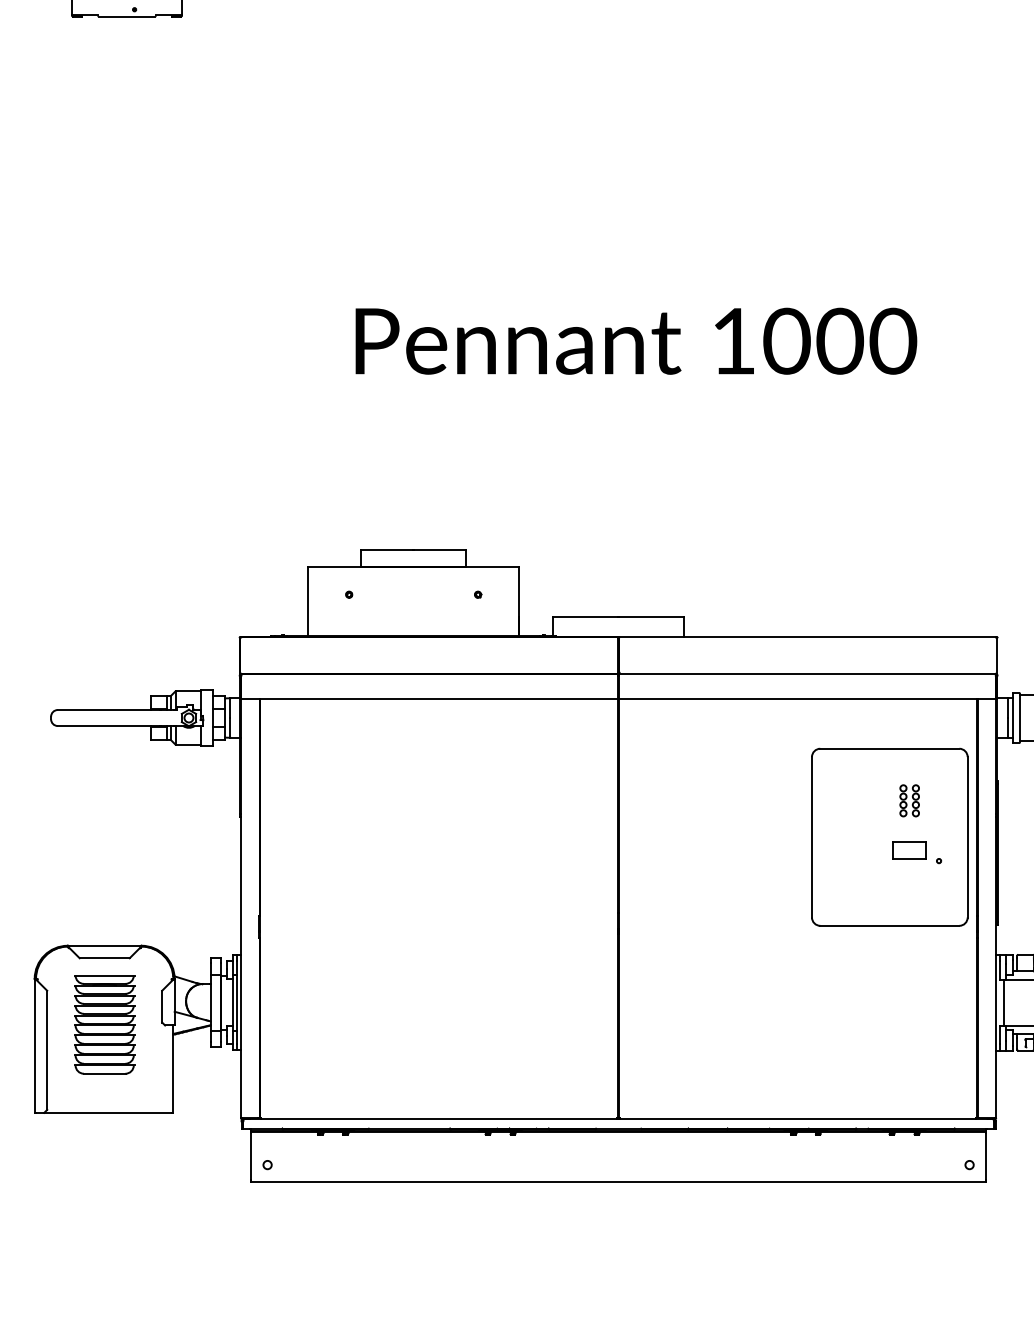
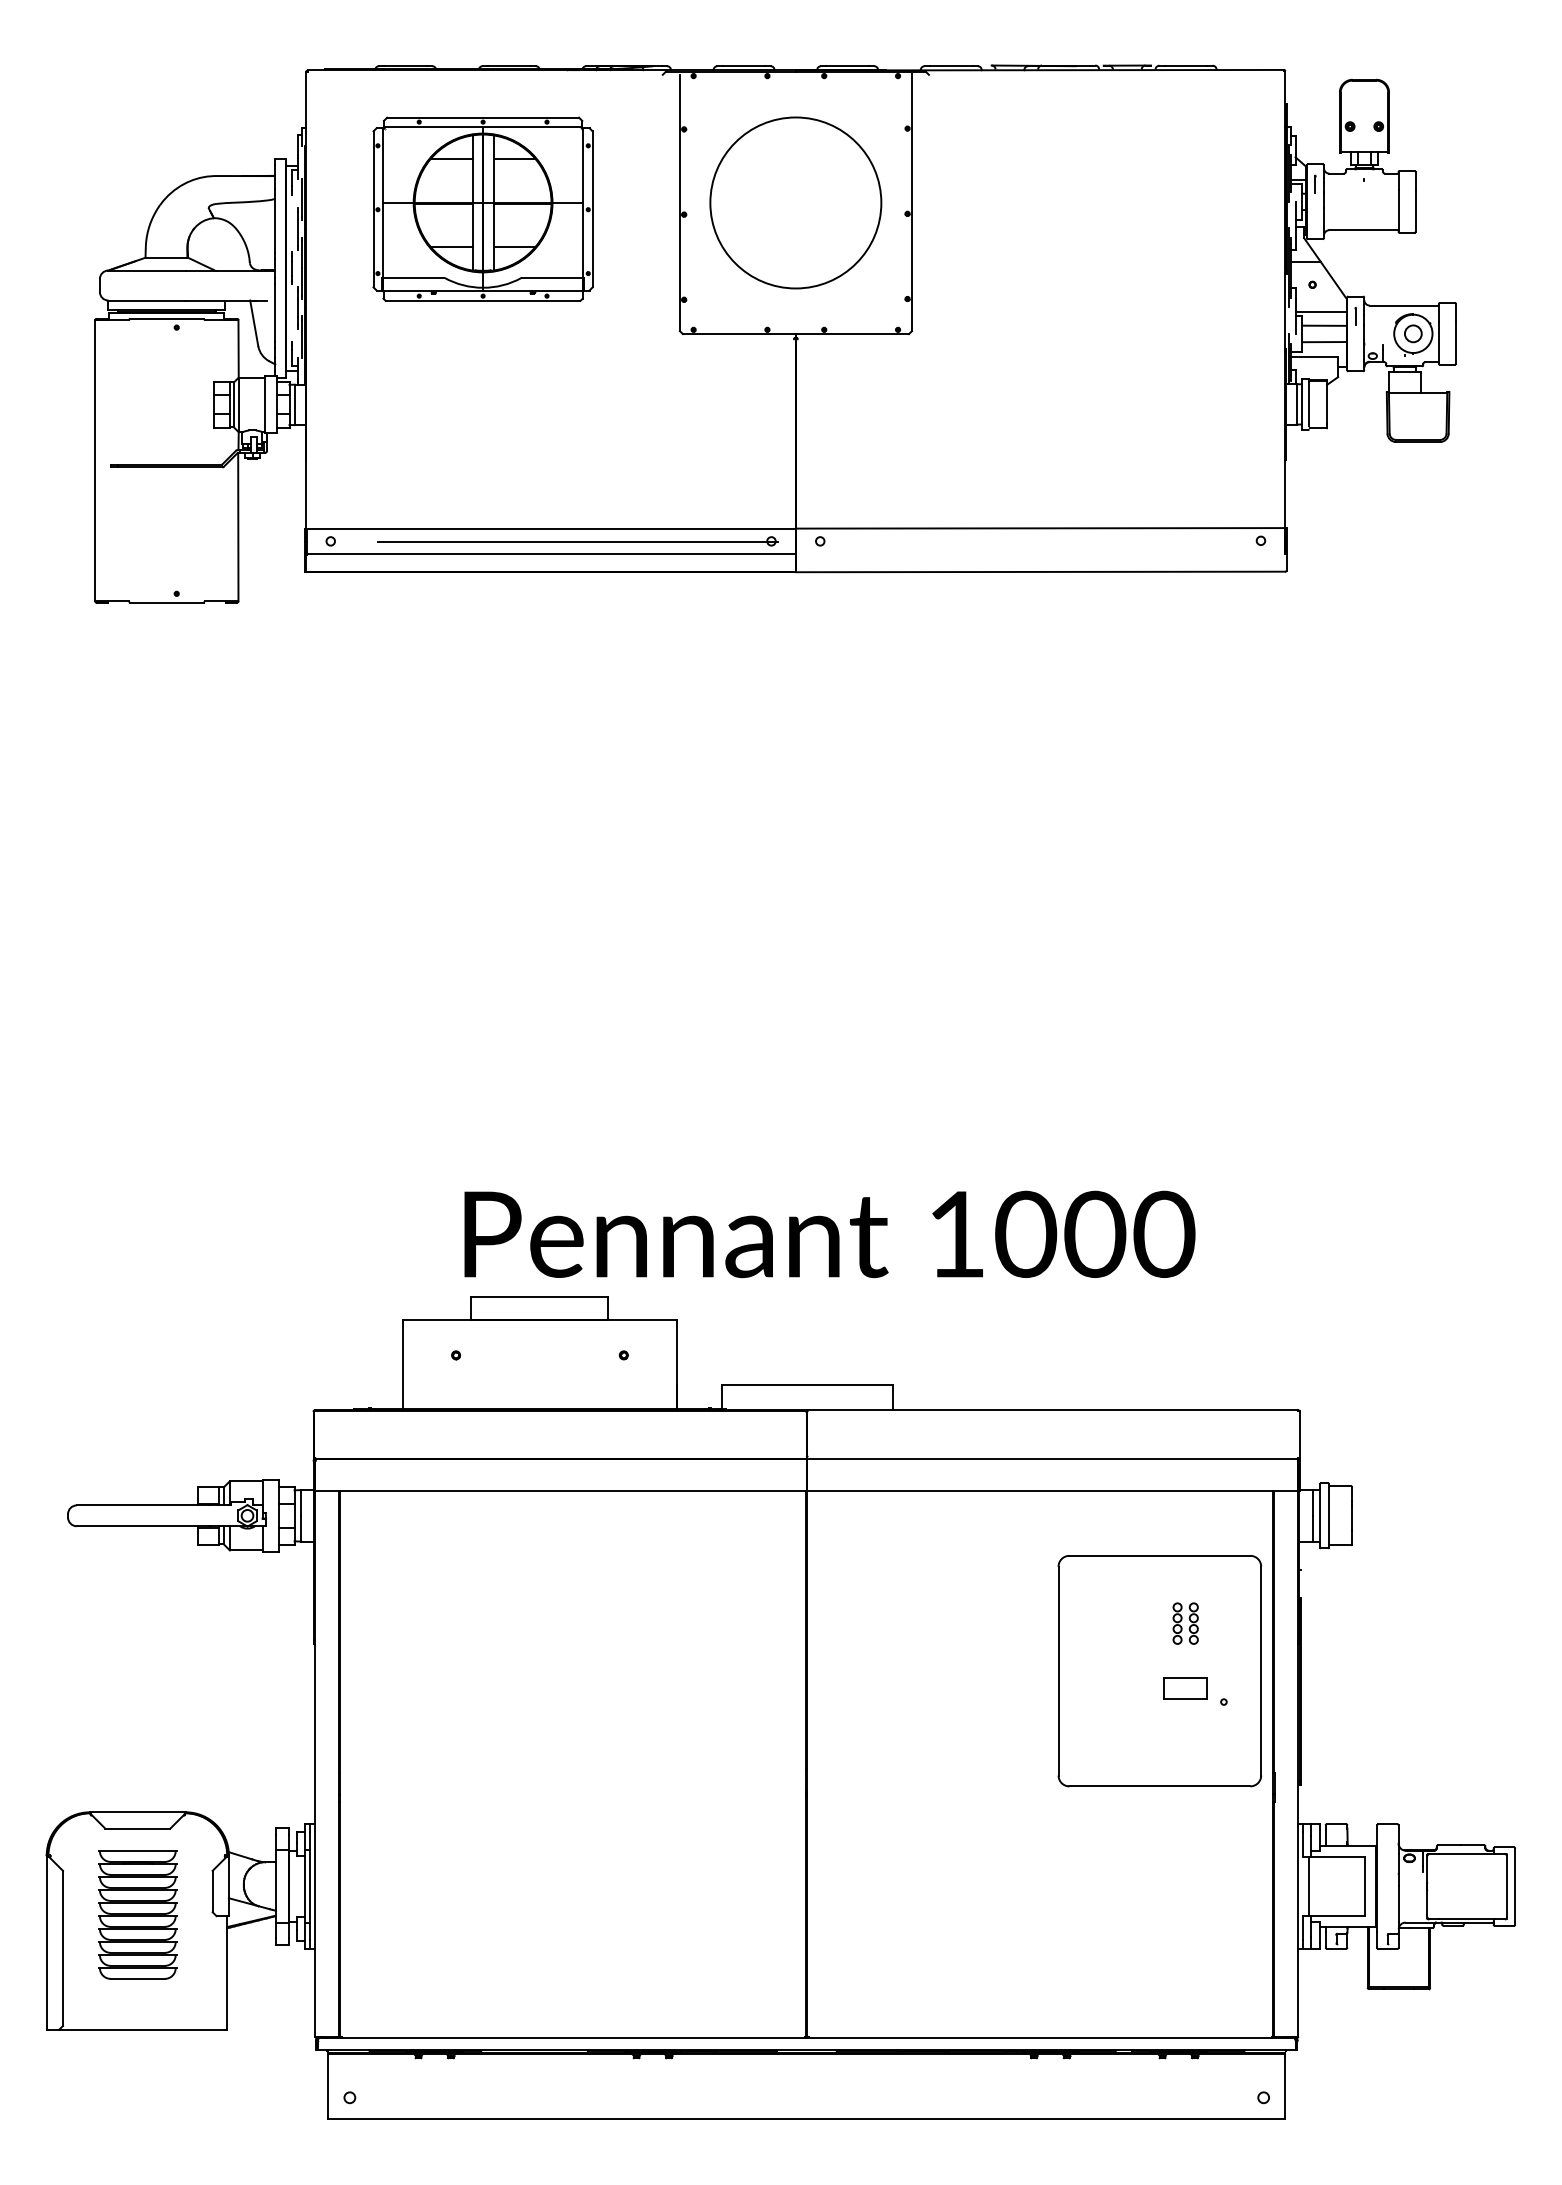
text: (636, 341) -> (829, 1234), moved

